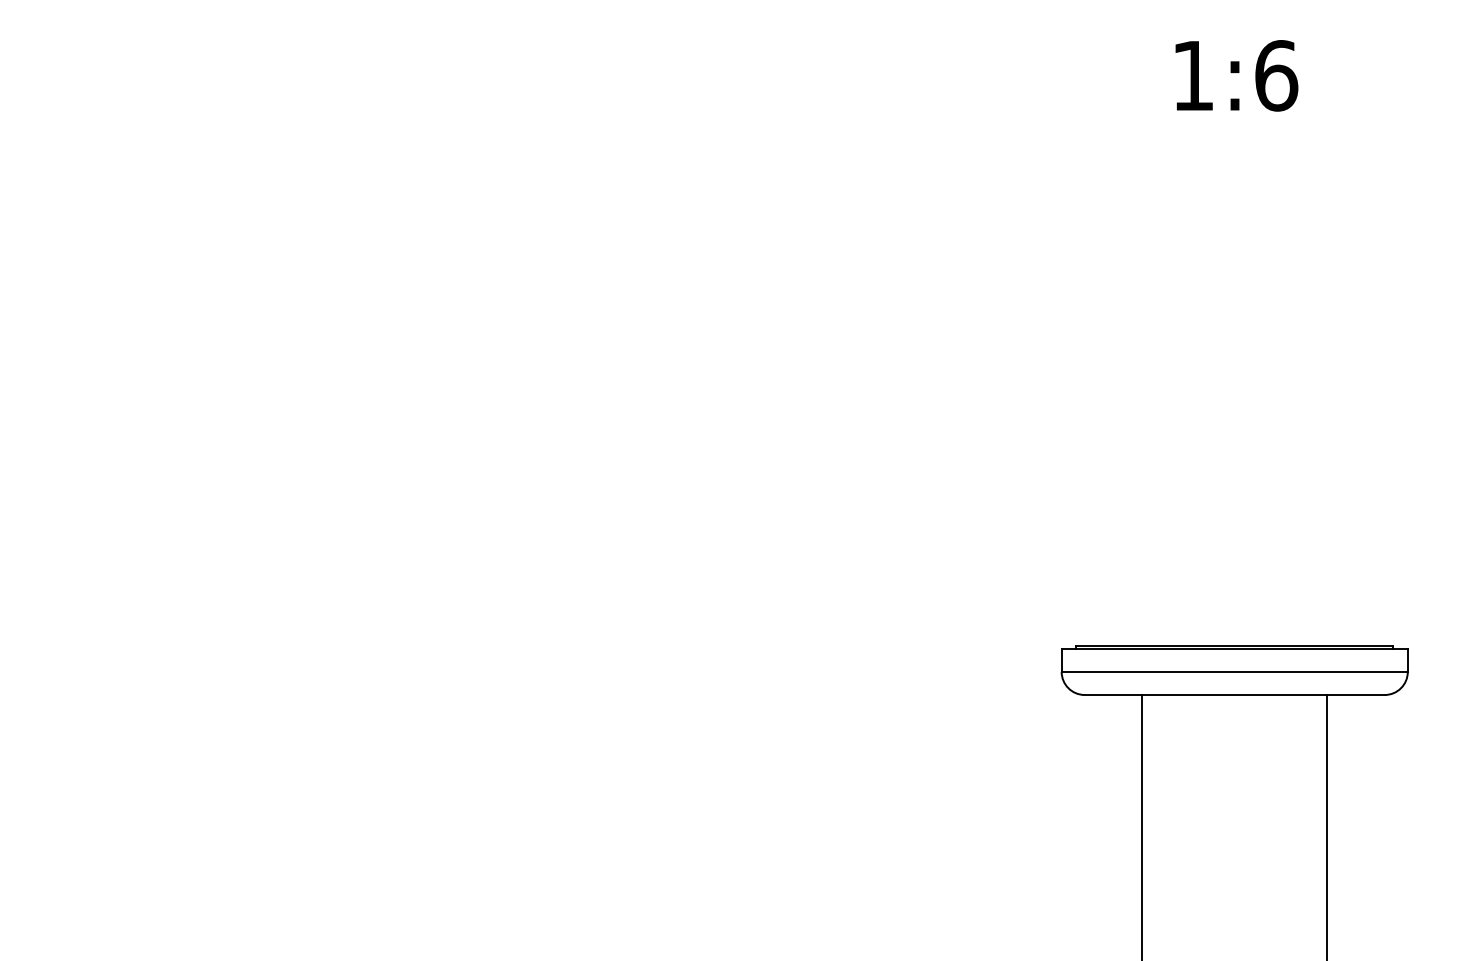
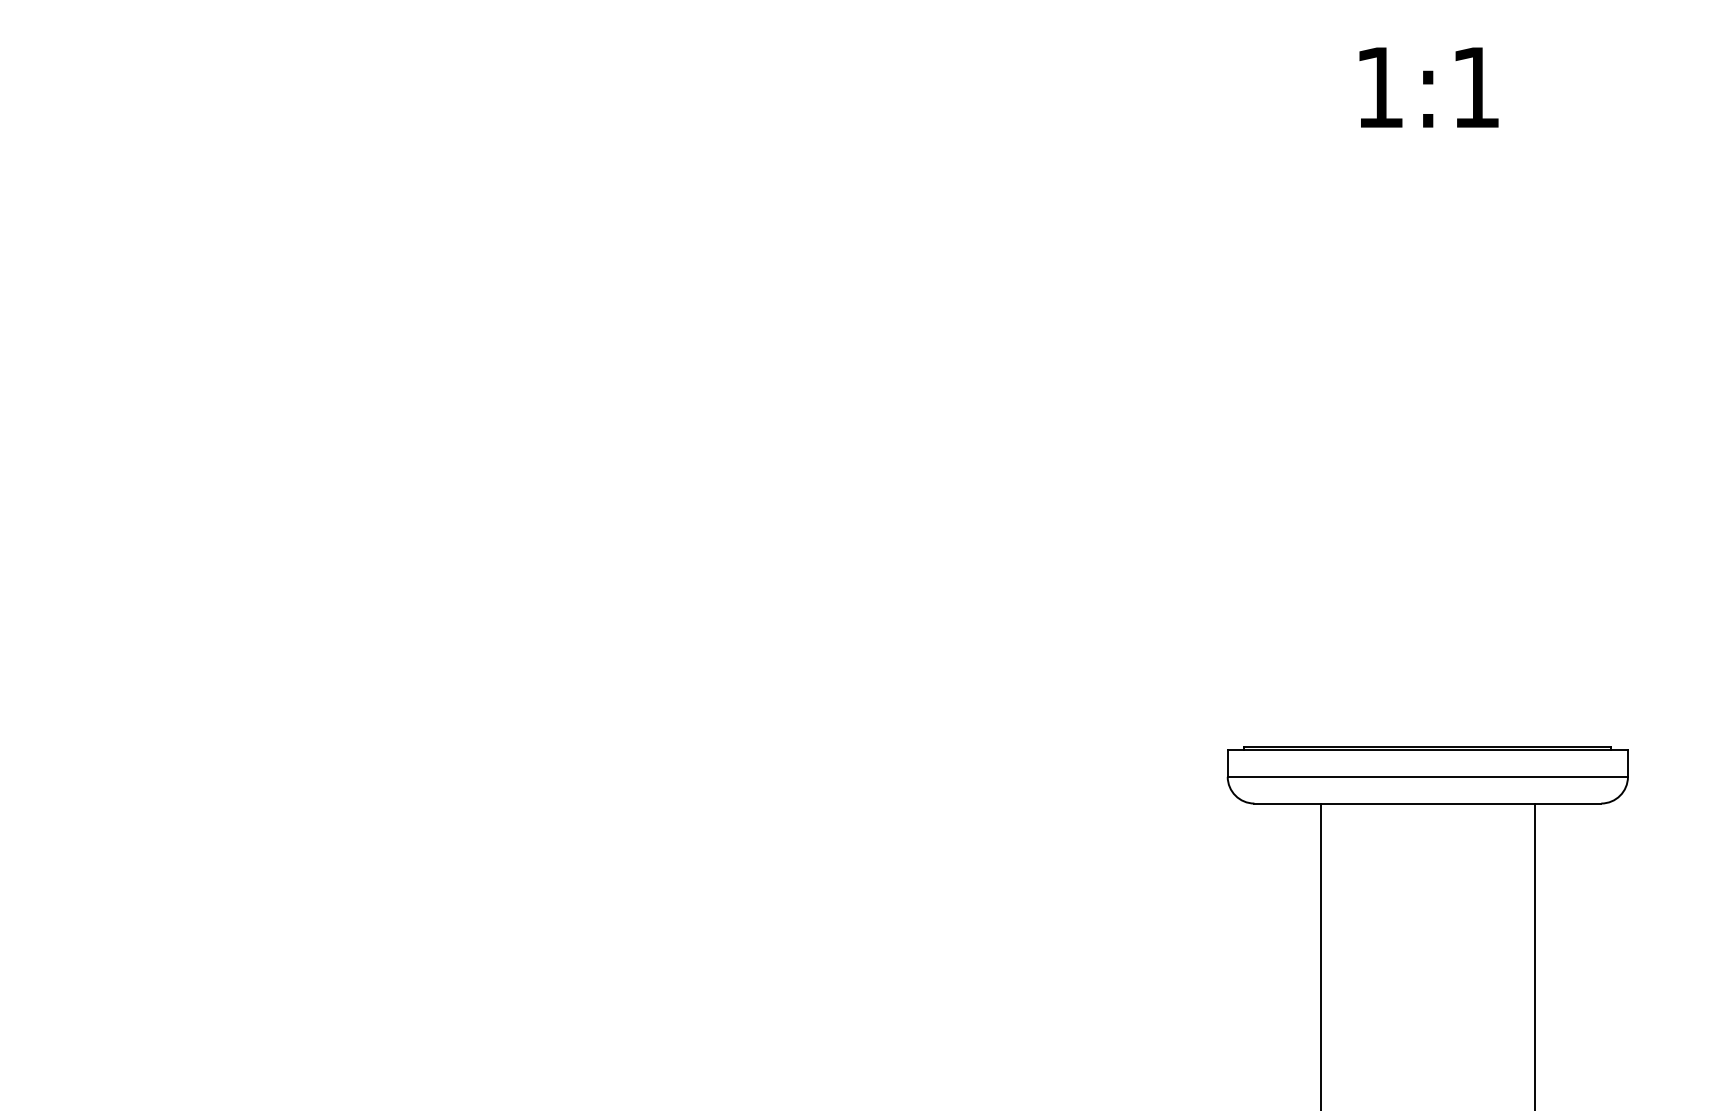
text: (1276, 75) -> (1476, 87), 1:6 -> 1:1

